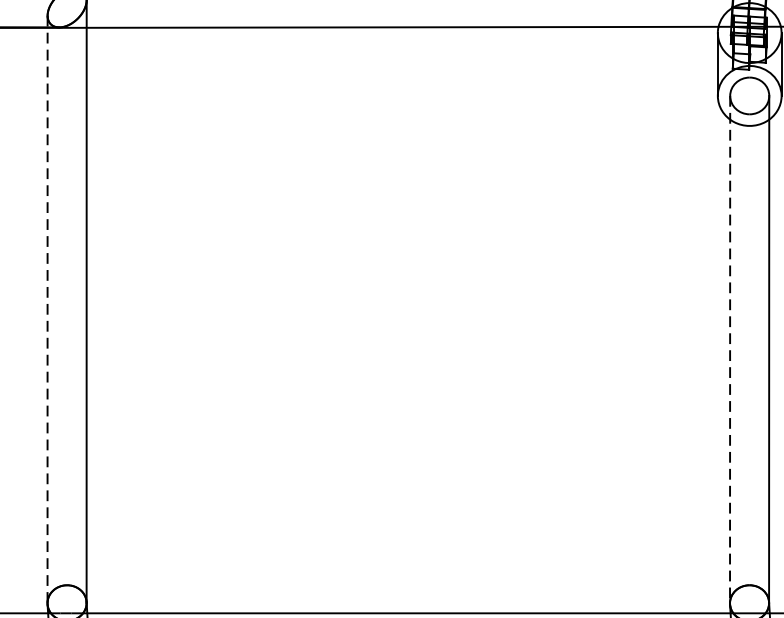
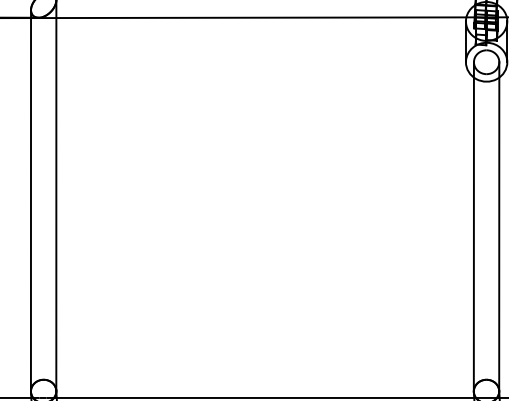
line: (46, 309) -> (30, 200), dashed -> solid
line: (729, 349) -> (473, 226), dashed -> solid

